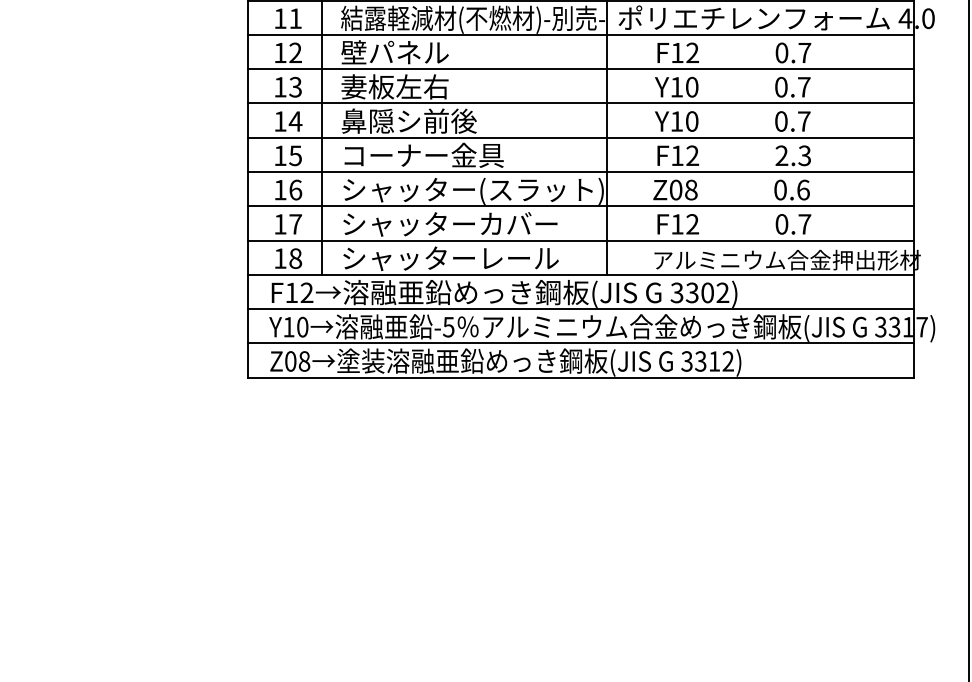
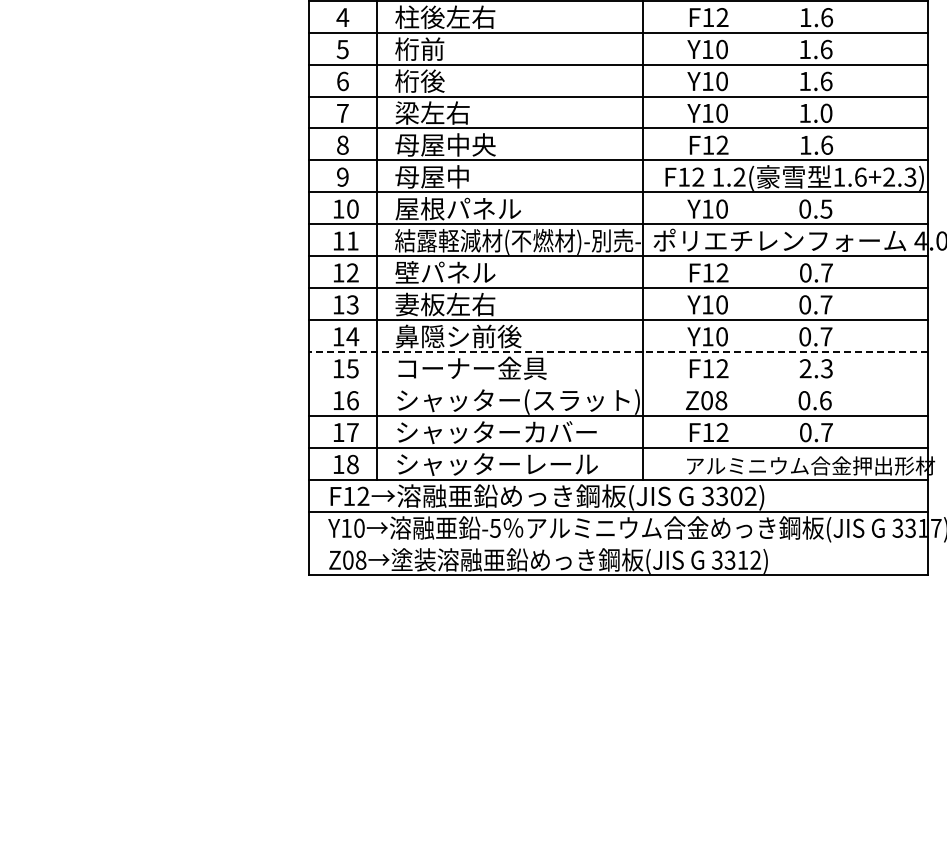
line: (580, 137) -> (618, 351), solid -> dashed
line: (580, 171) -> (618, 383), removed
line: (580, 343) -> (618, 543), removed

